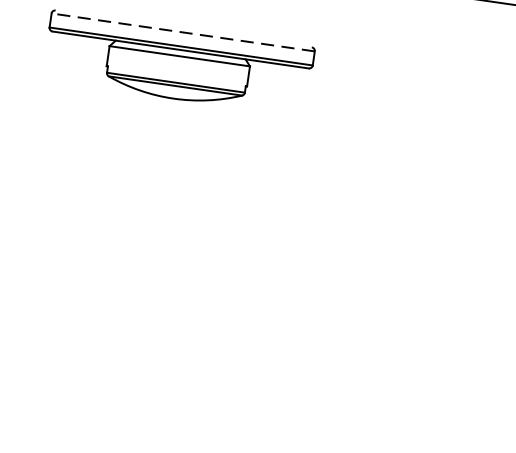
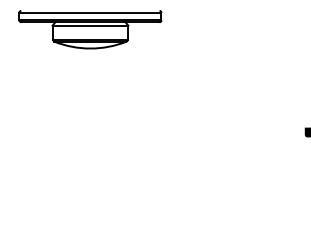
line: (181, 31) -> (89, 12), dashed -> solid

